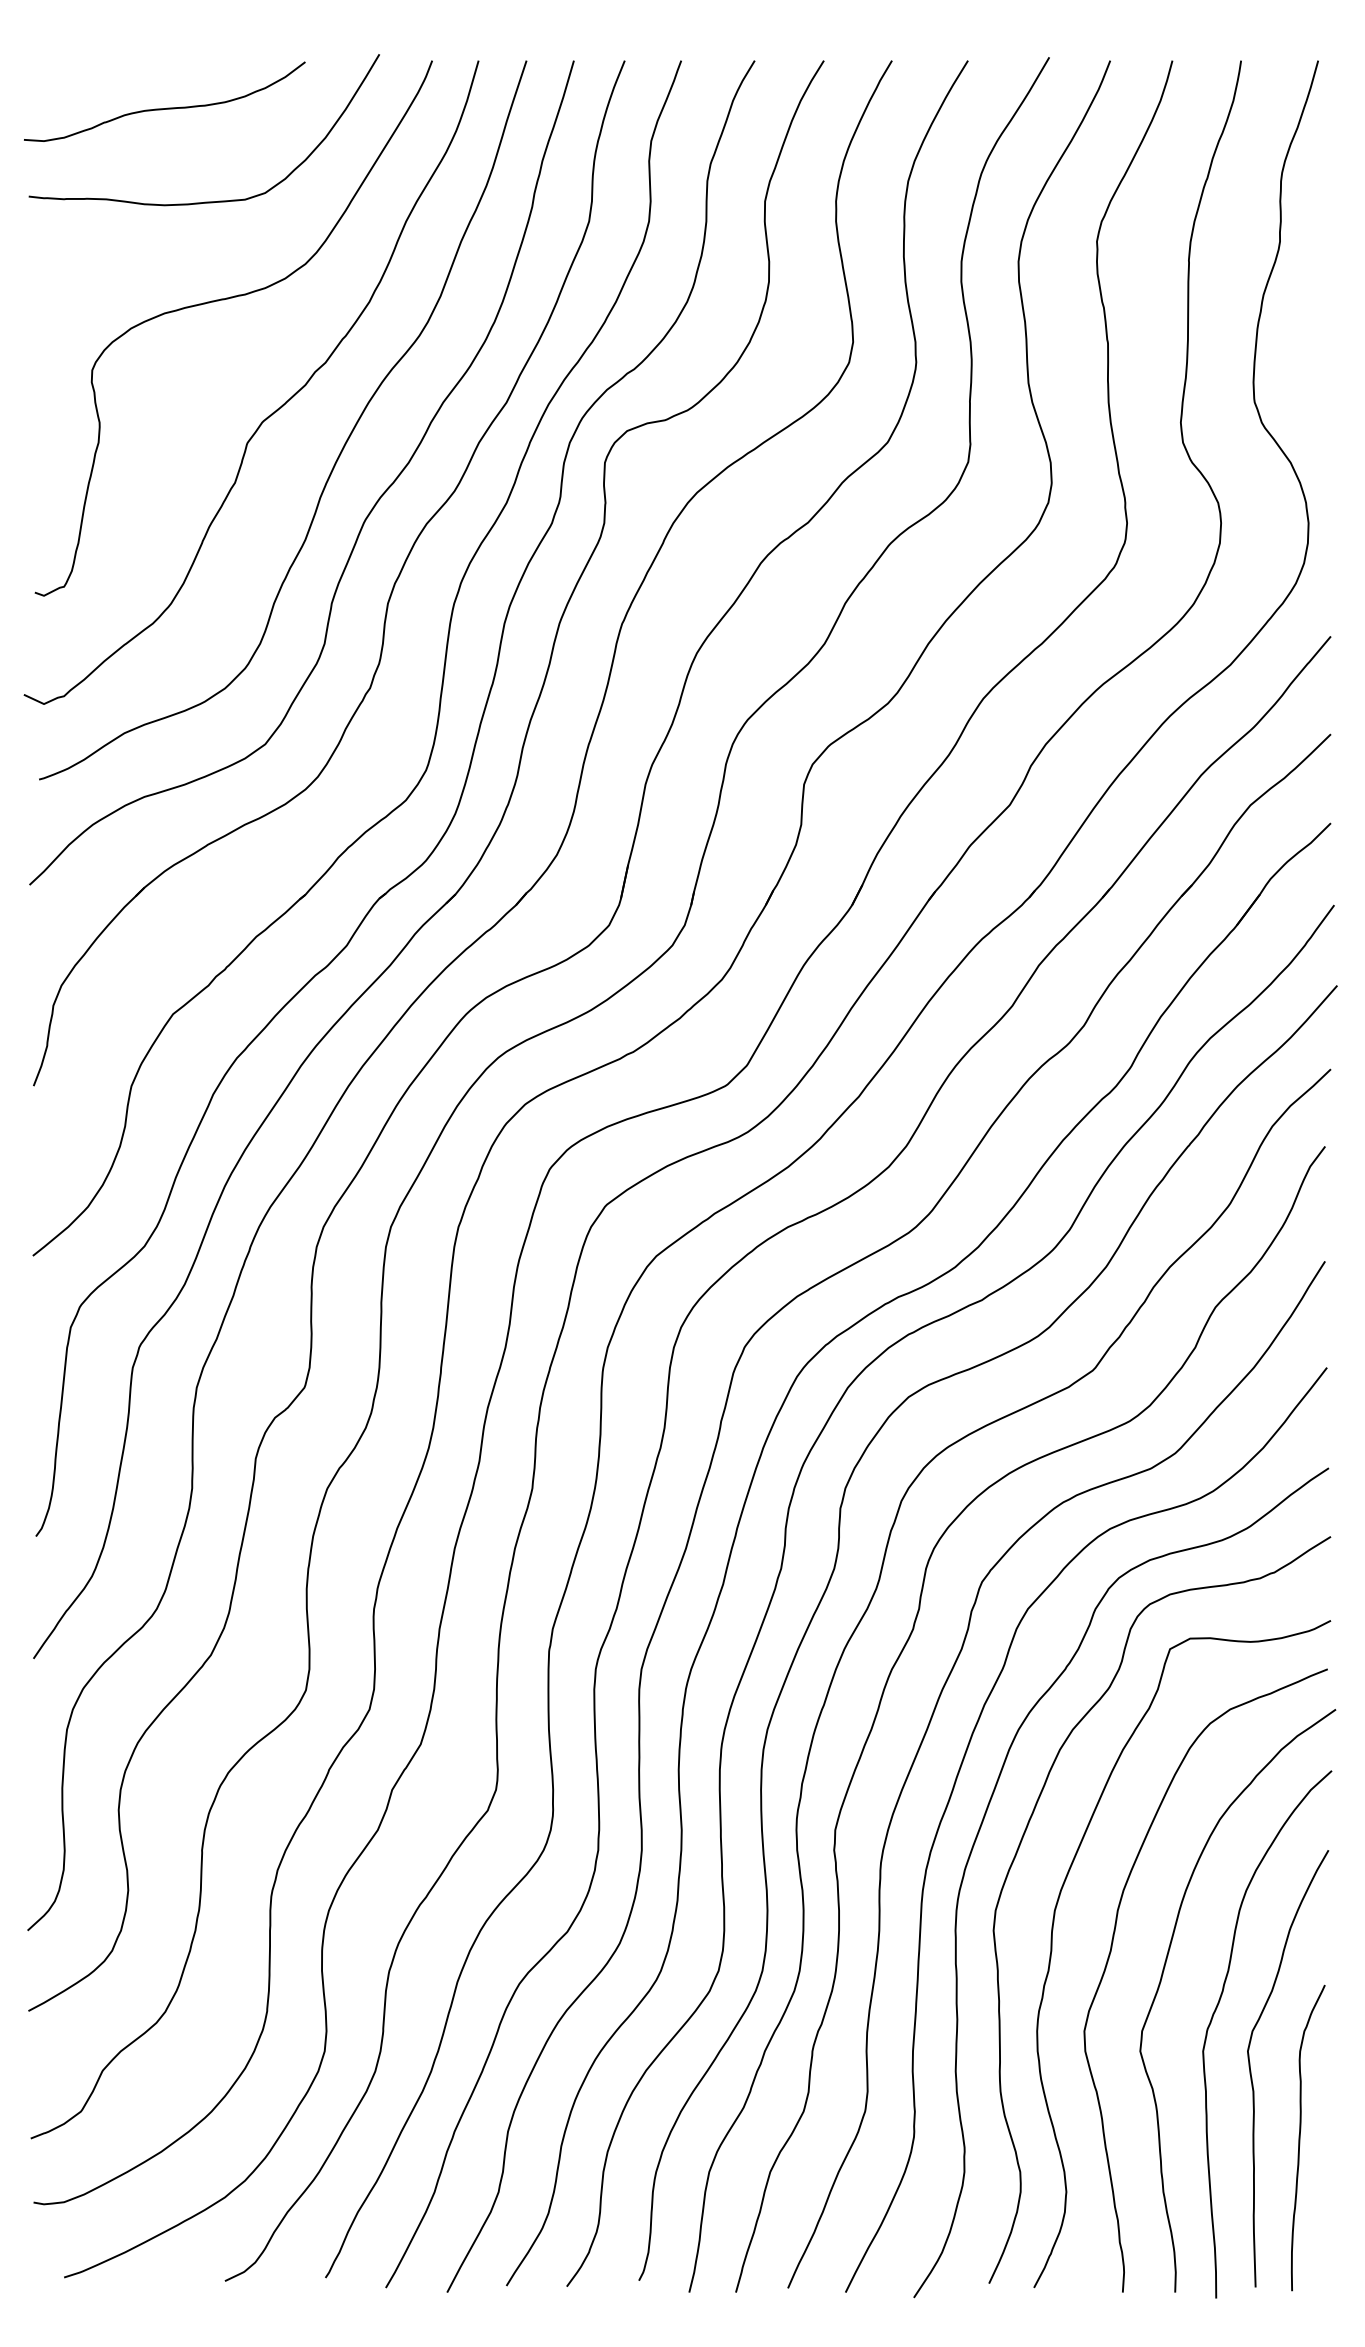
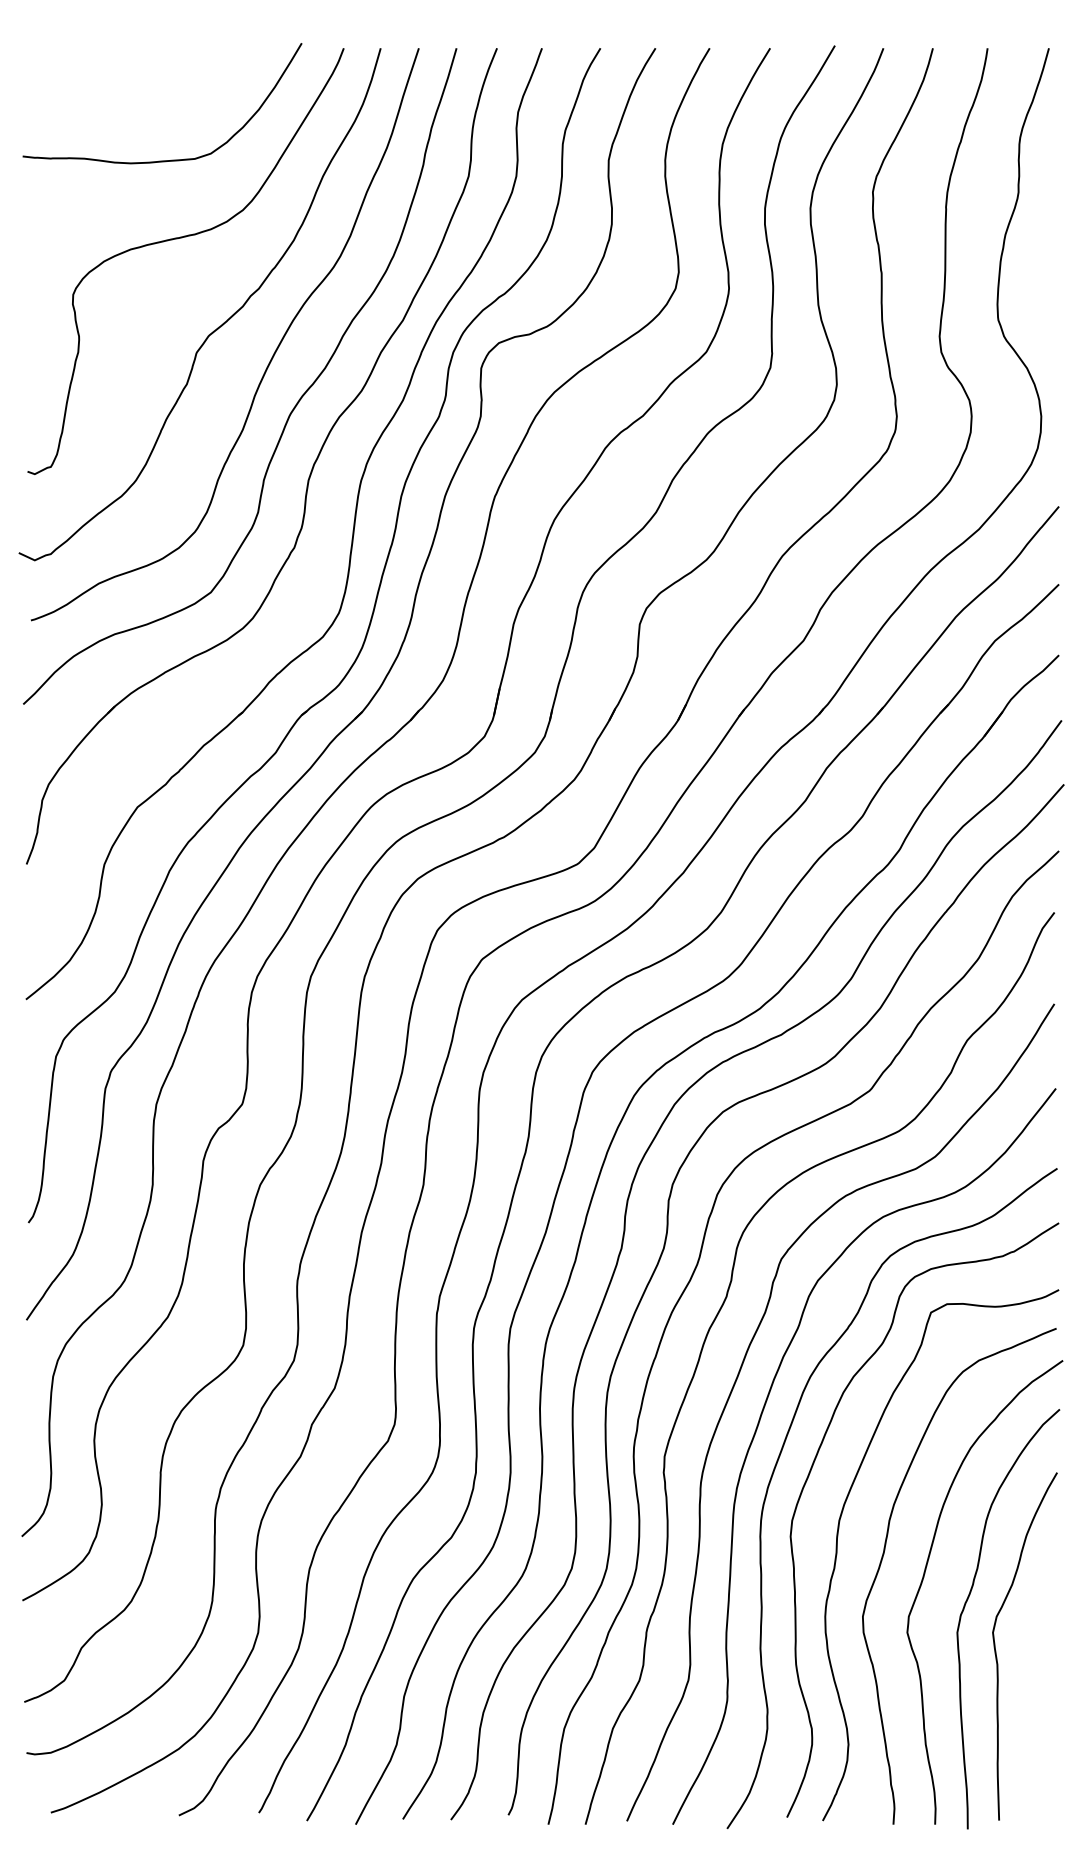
curve: (167, 107) -> (133, 85), removed
curve: (1300, 2137) -> (1034, 1701), removed

